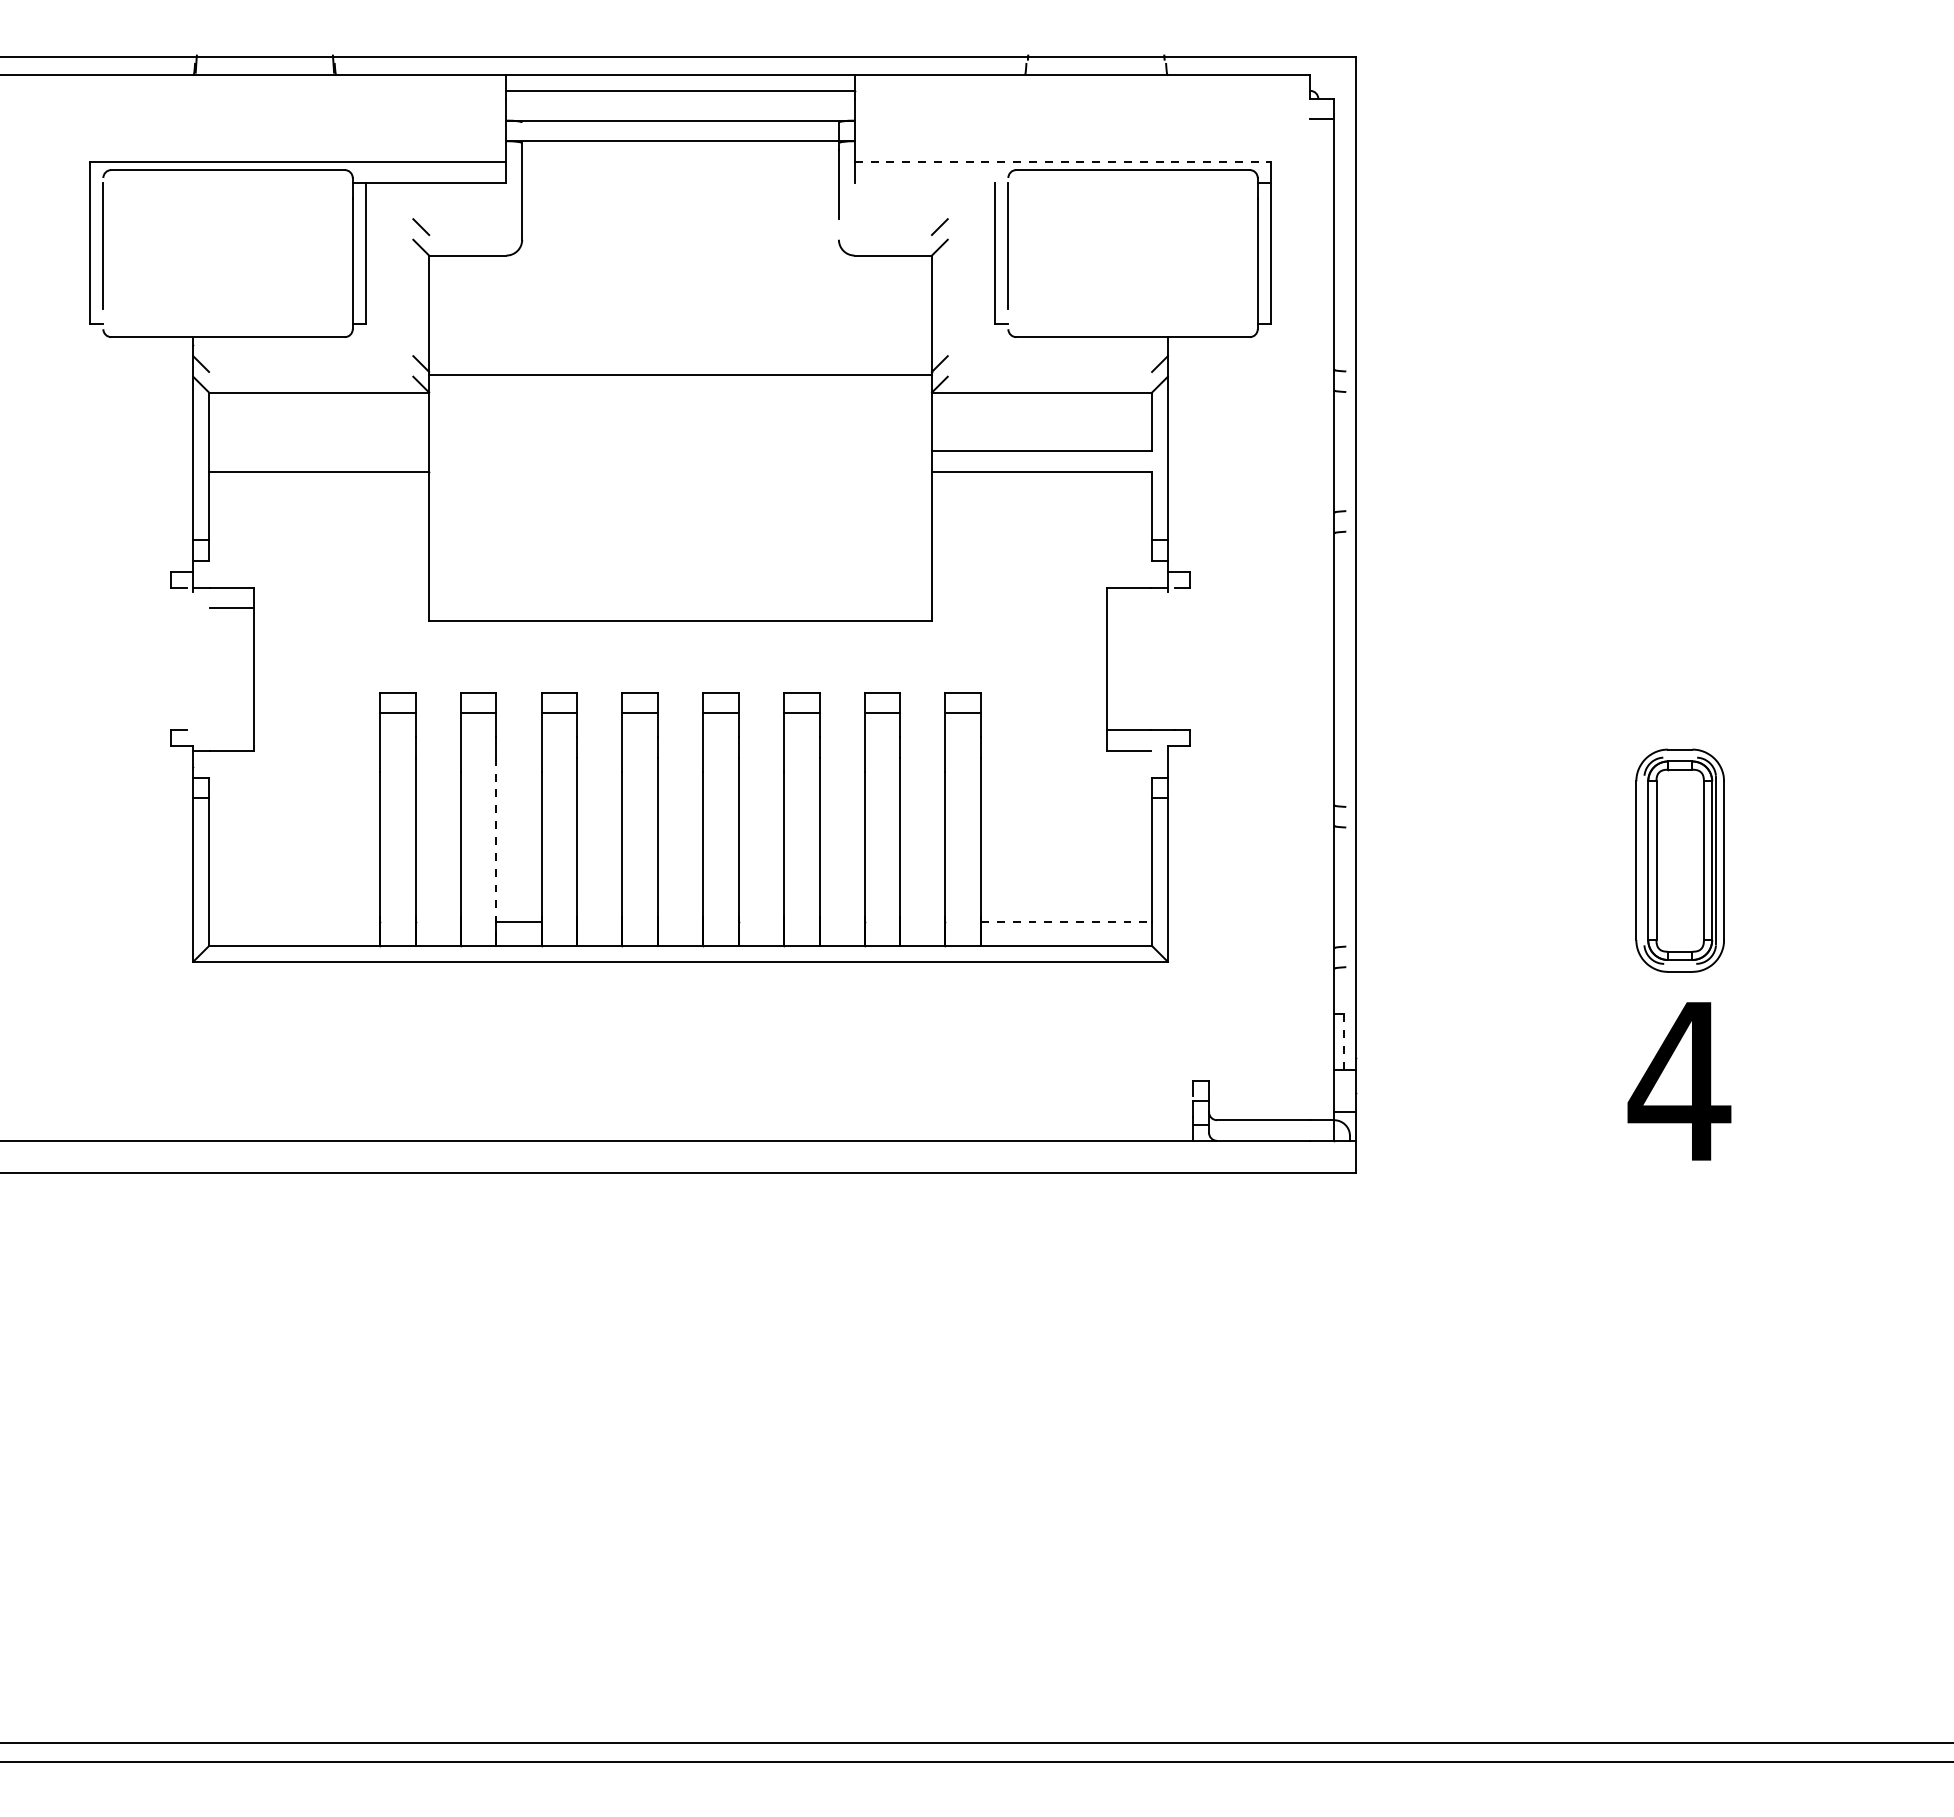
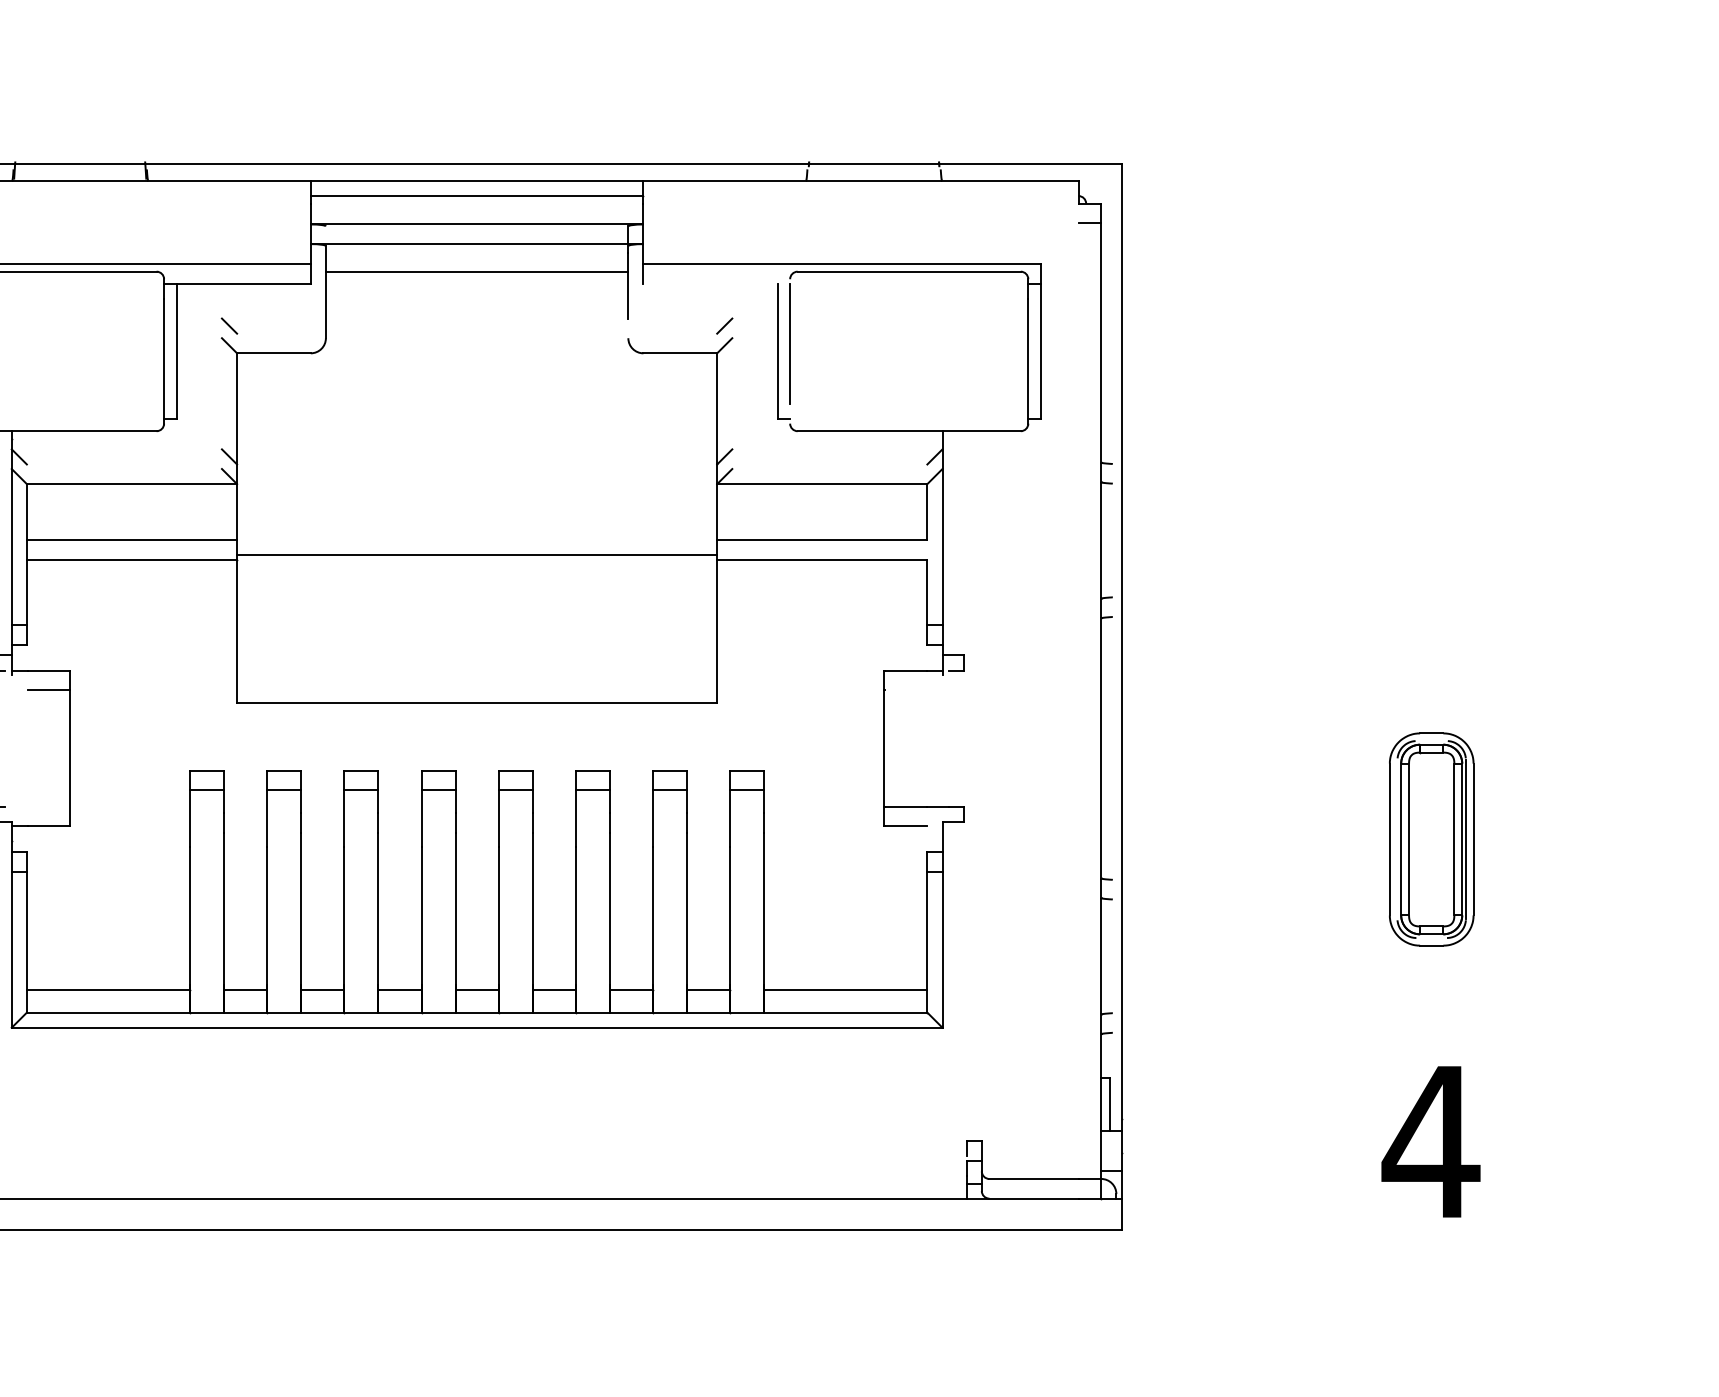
line: (1063, 162) -> (842, 264), dashed -> solid
line: (680, 170) -> (477, 272), added
line: (680, 375) -> (477, 555), moved
line: (319, 451) -> (132, 540), added
line: (496, 847) -> (301, 918), dashed -> solid
part: (1679, 860) -> (1431, 839), moved
line: (294, 922) -> (108, 990), added
line: (437, 922) -> (245, 990), added
line: (599, 922) -> (399, 990), added
line: (680, 922) -> (477, 990), added
line: (760, 922) -> (553, 990), added
line: (841, 922) -> (630, 990), added
line: (922, 922) -> (708, 990), added
line: (1066, 922) -> (845, 990), dashed -> solid
line: (1343, 1041) -> (1110, 1103), dashed -> solid

